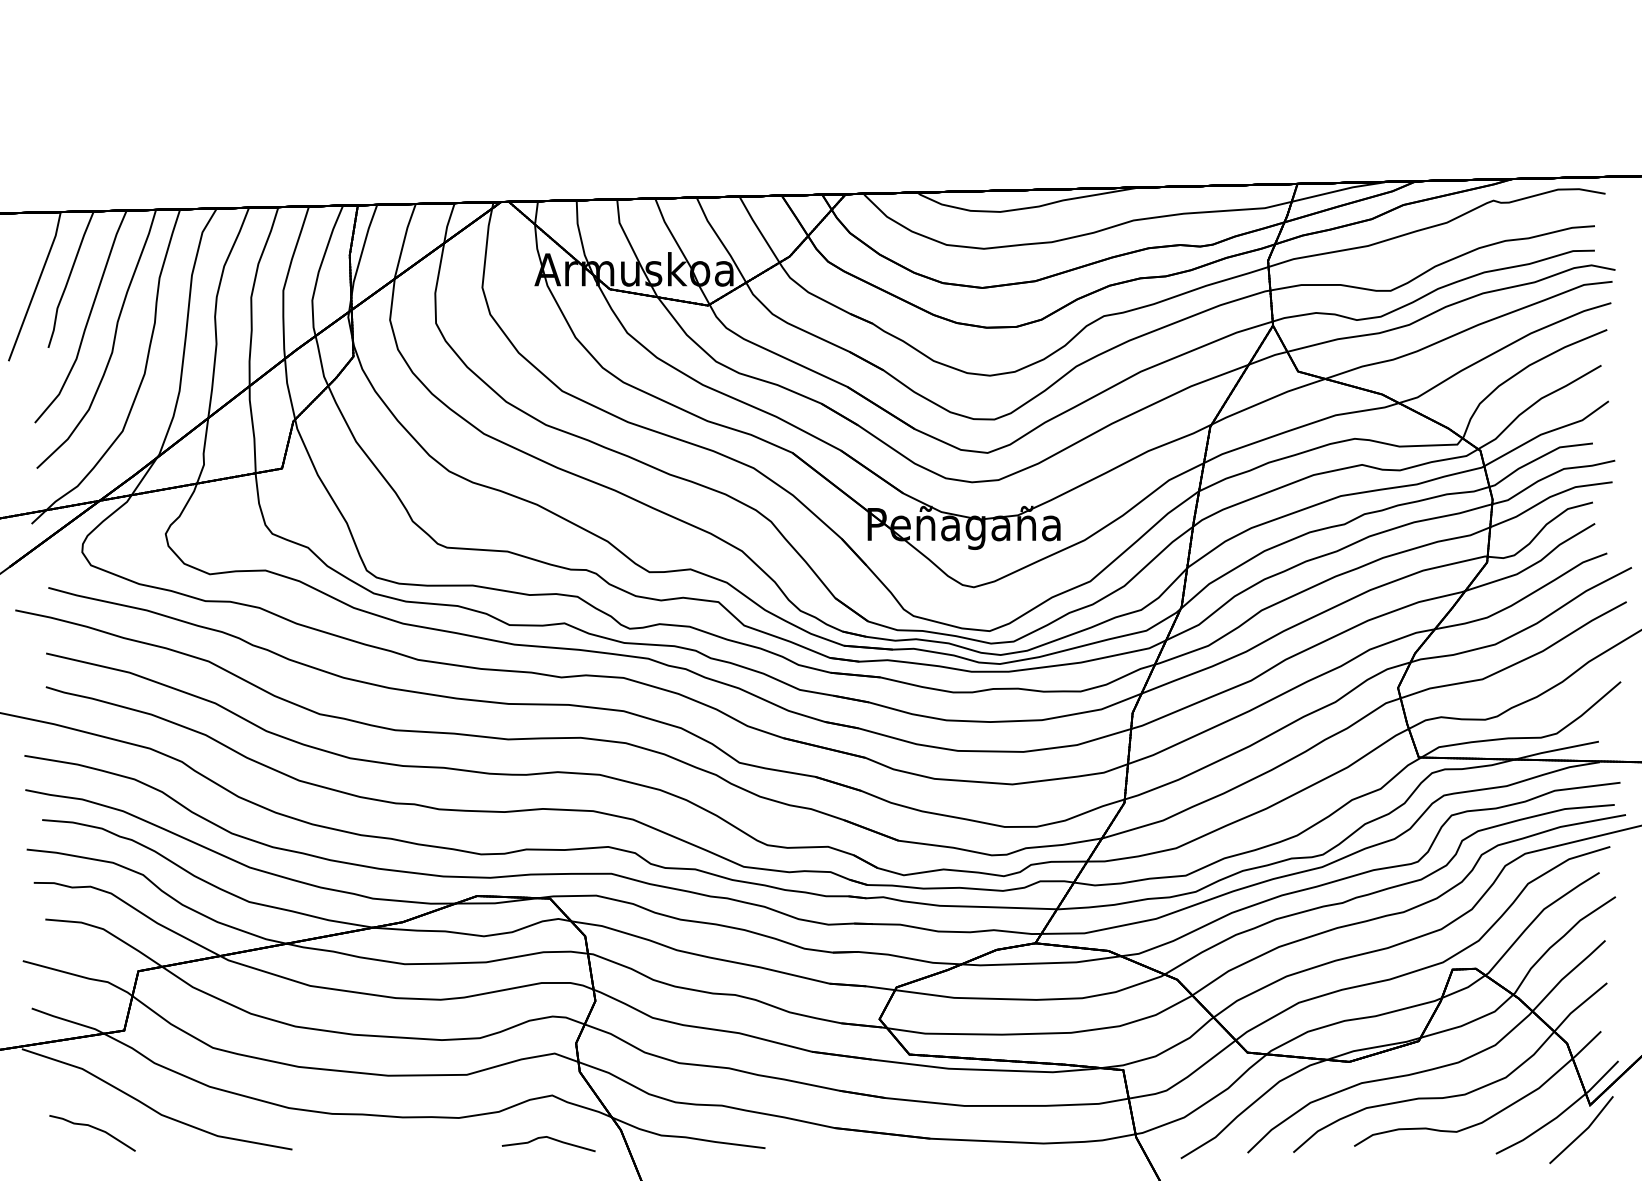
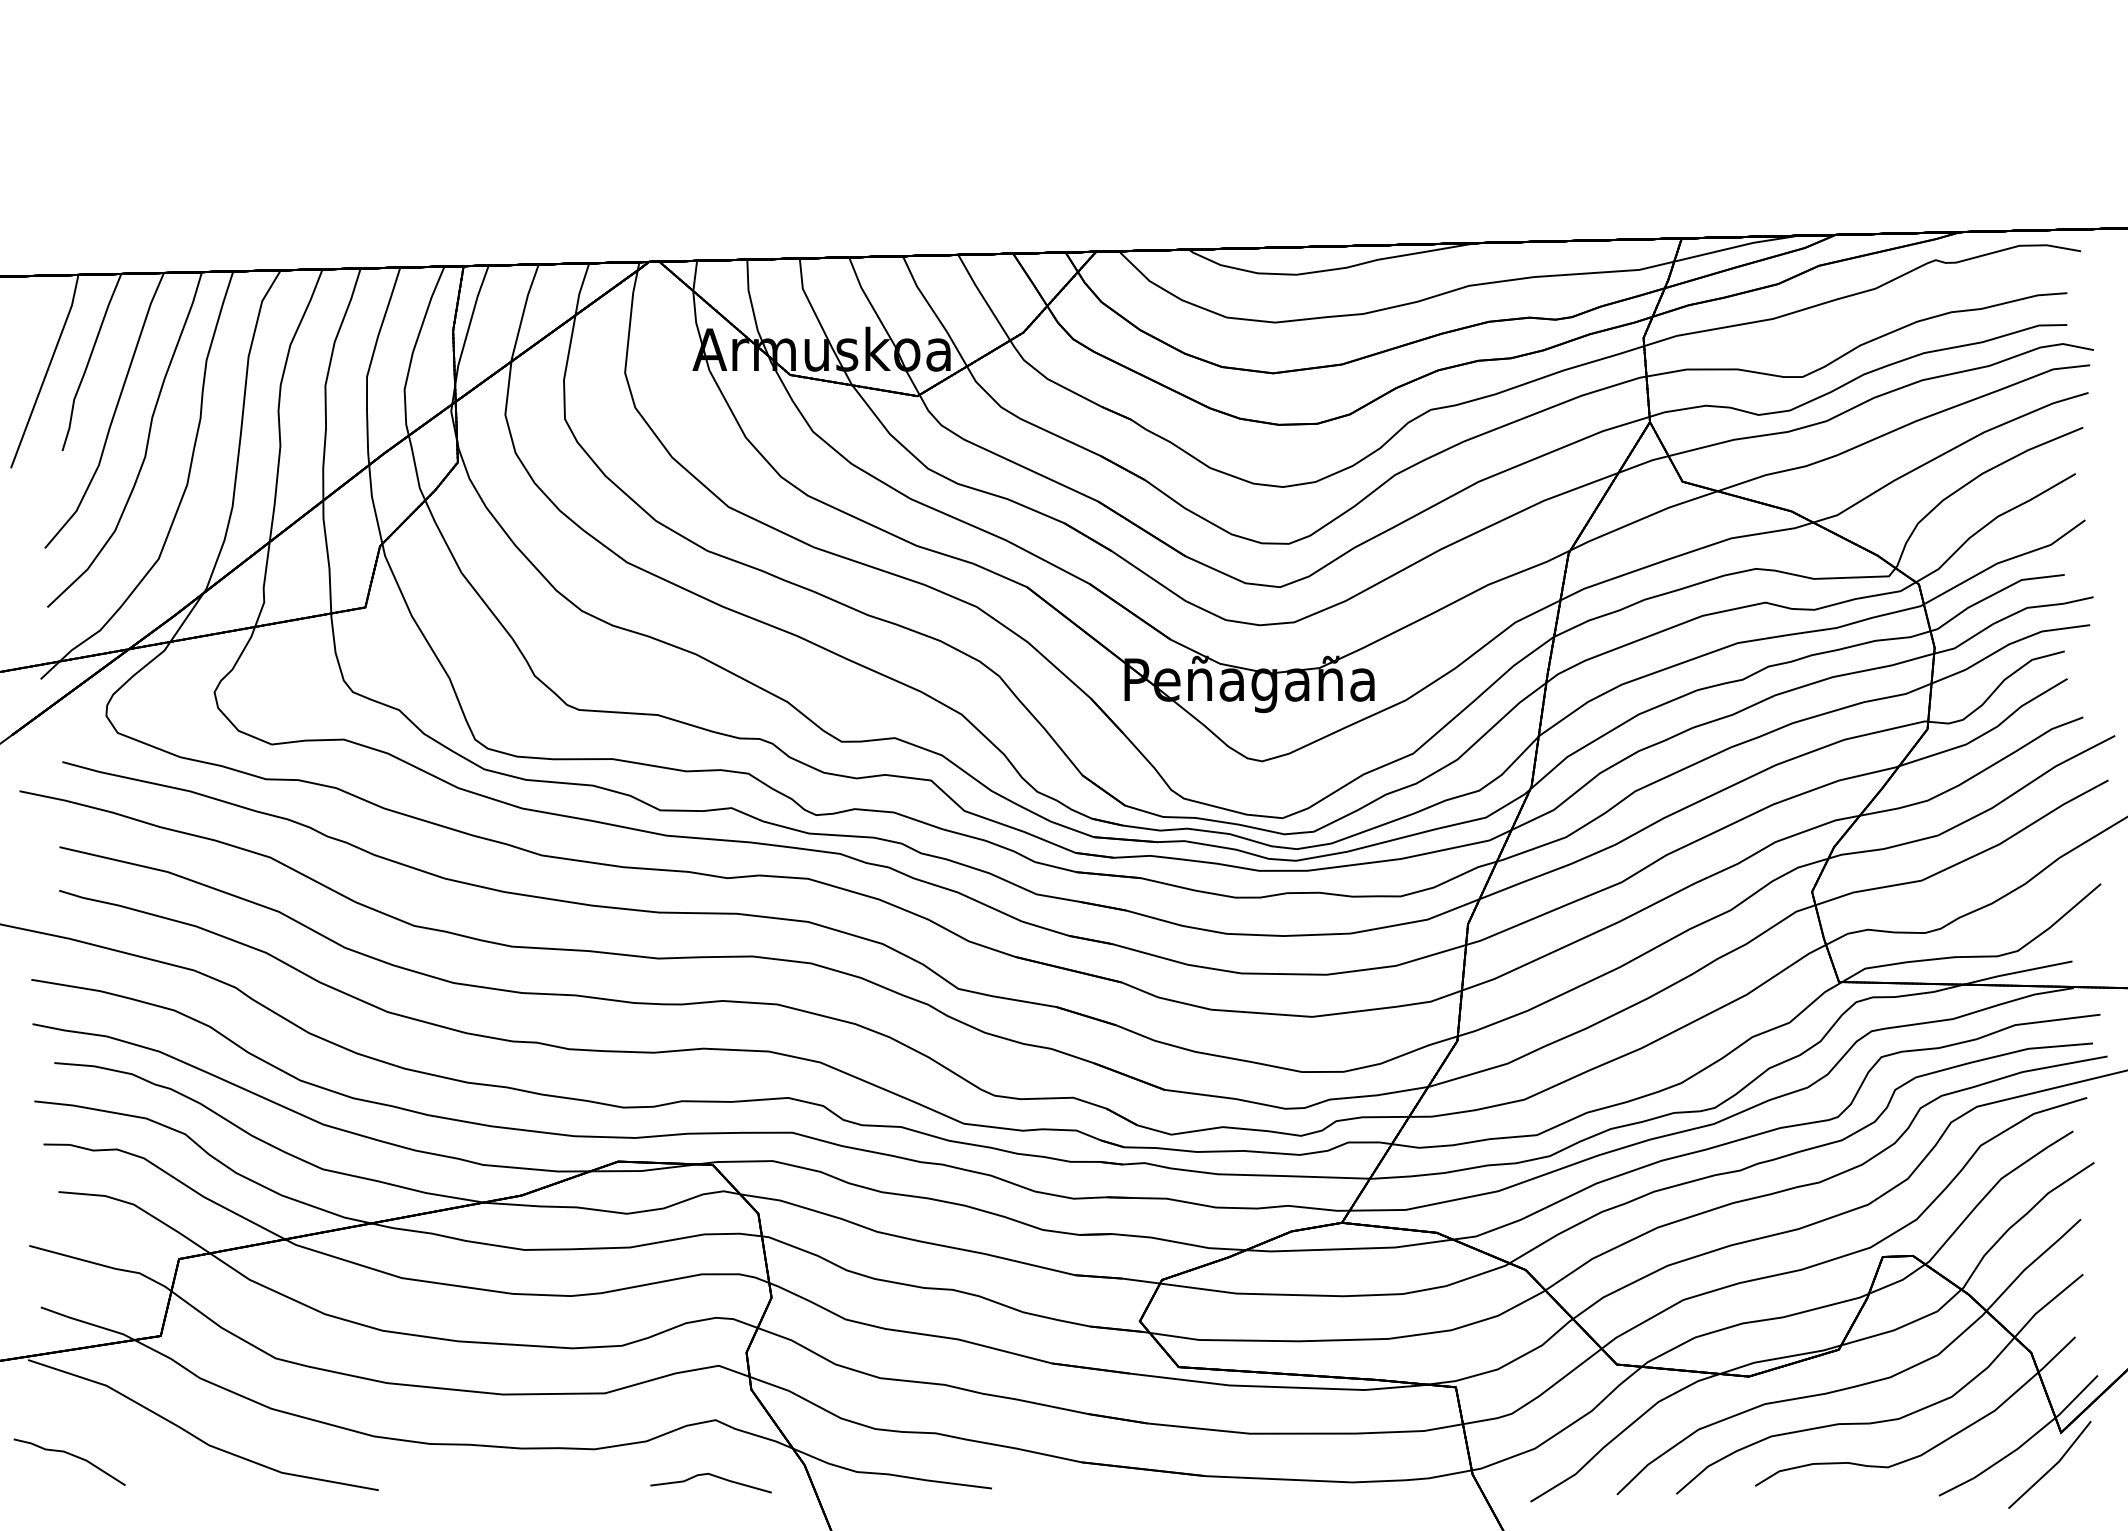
part: (93, 1128) -> (70, 1455), moved

